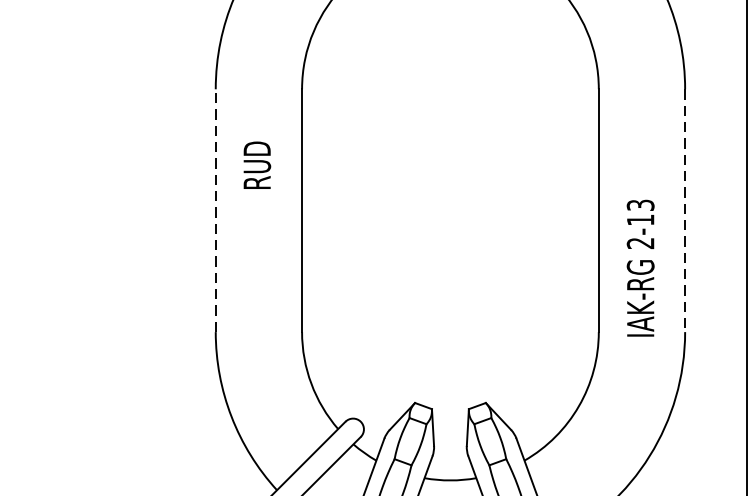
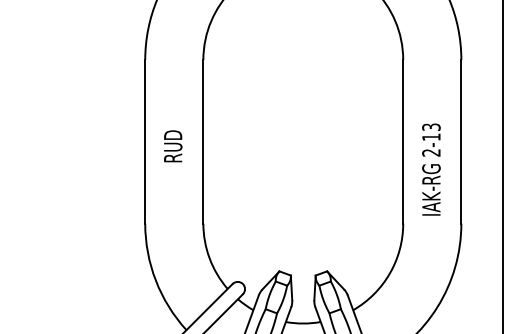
text: (257, 165) -> (173, 146), moved
line: (216, 210) -> (145, 141), dashed -> solid
line: (685, 210) -> (461, 141), dashed -> solid
text: (640, 268) -> (431, 169), moved

